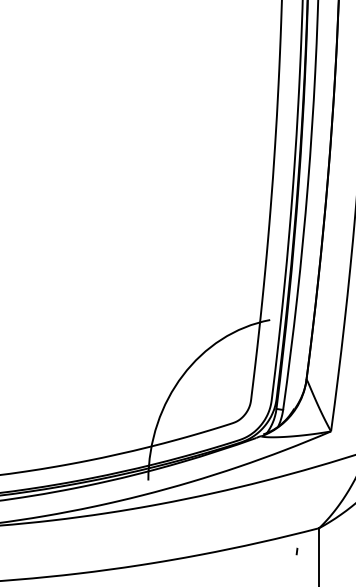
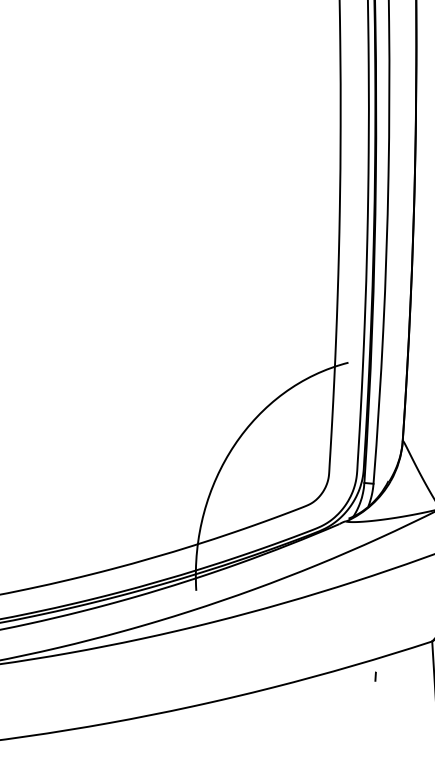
curve: (296, 551) -> (374, 676), moved

